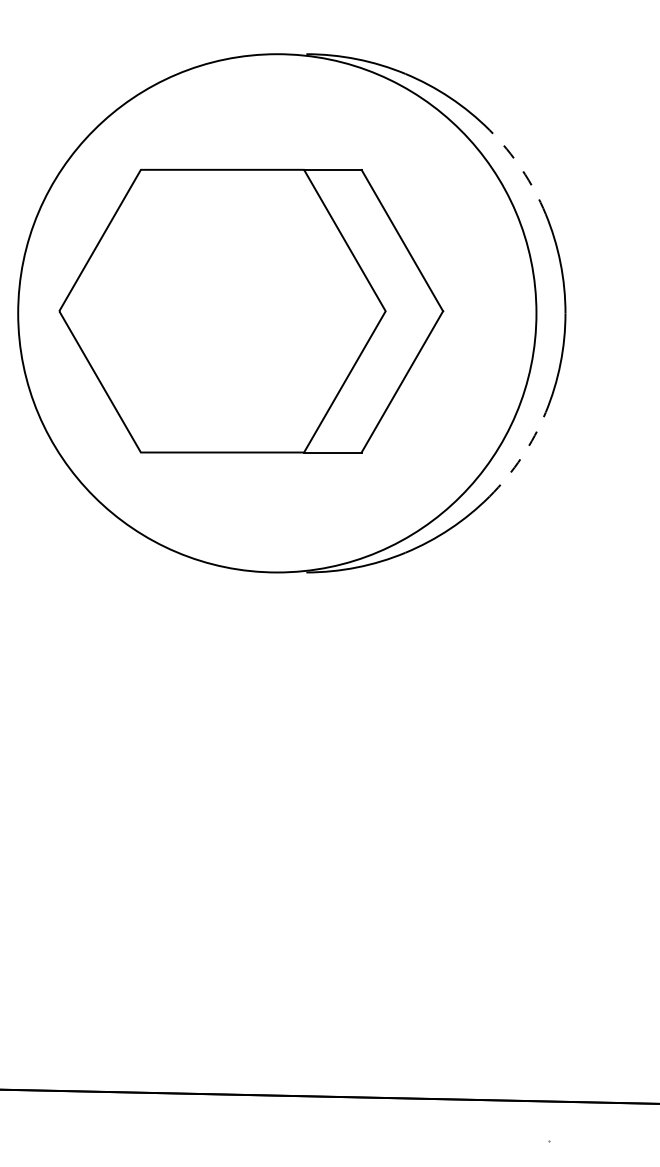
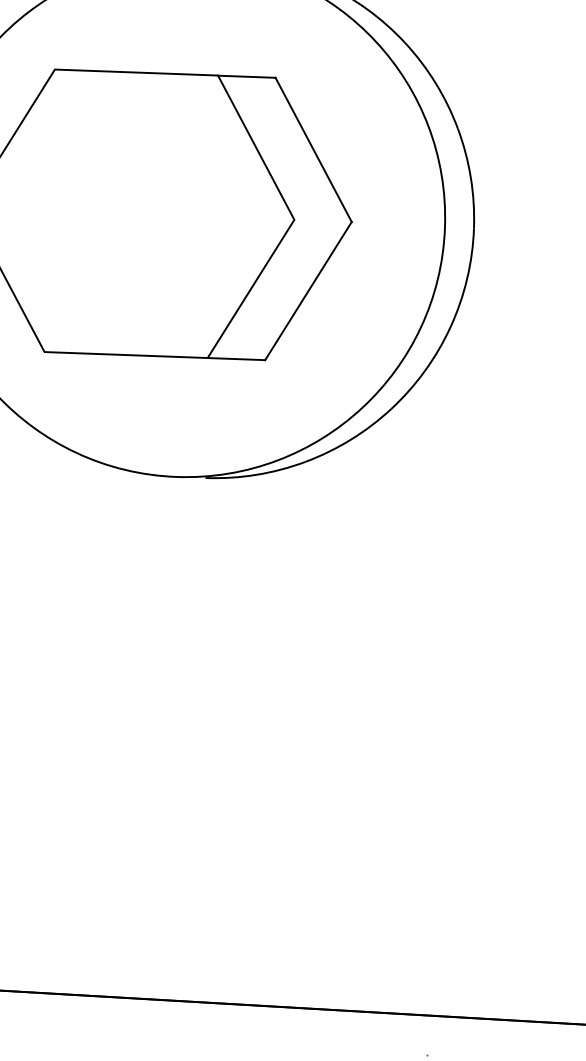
arc: (521, 169) -> (435, 83), dashed -> solid
arc: (521, 457) -> (424, 370), dashed -> solid

